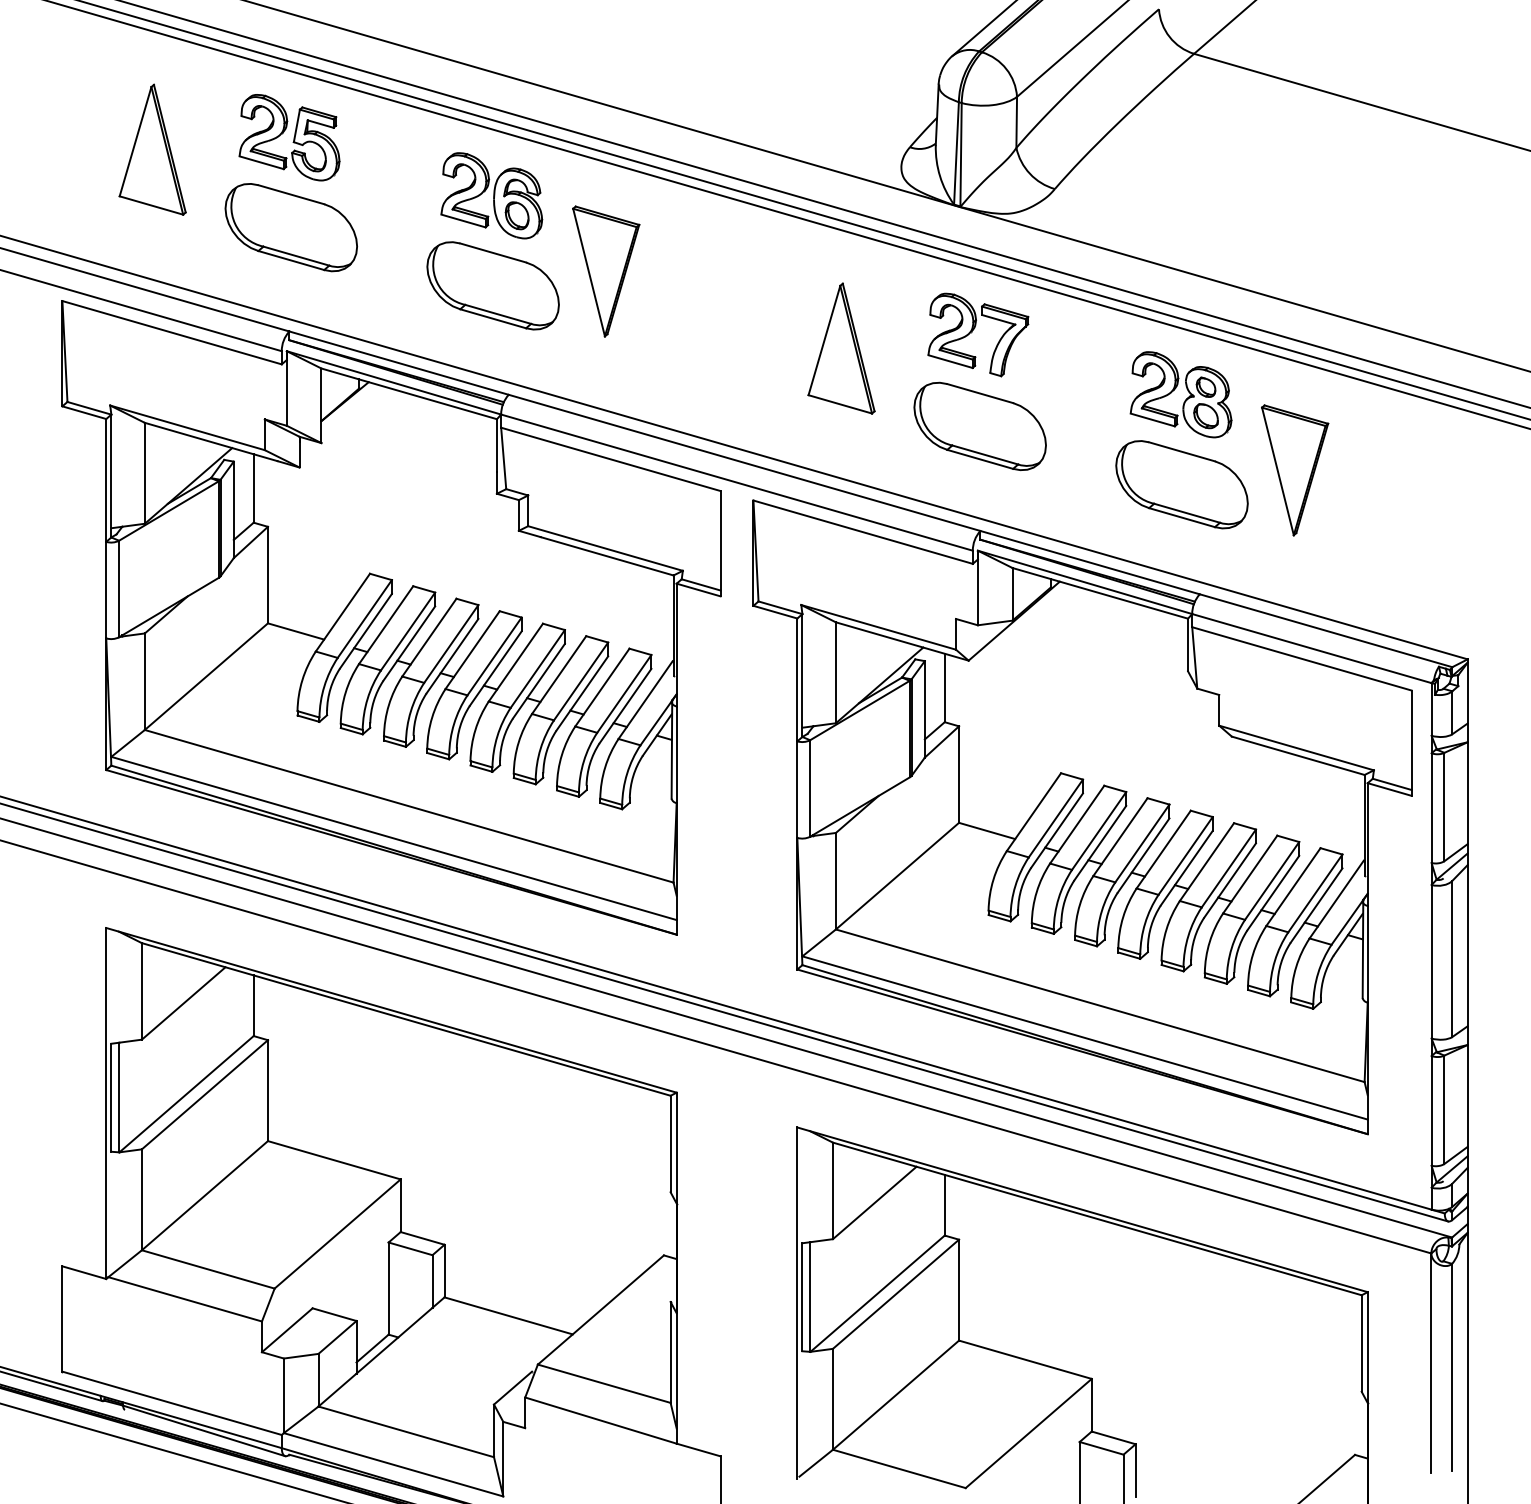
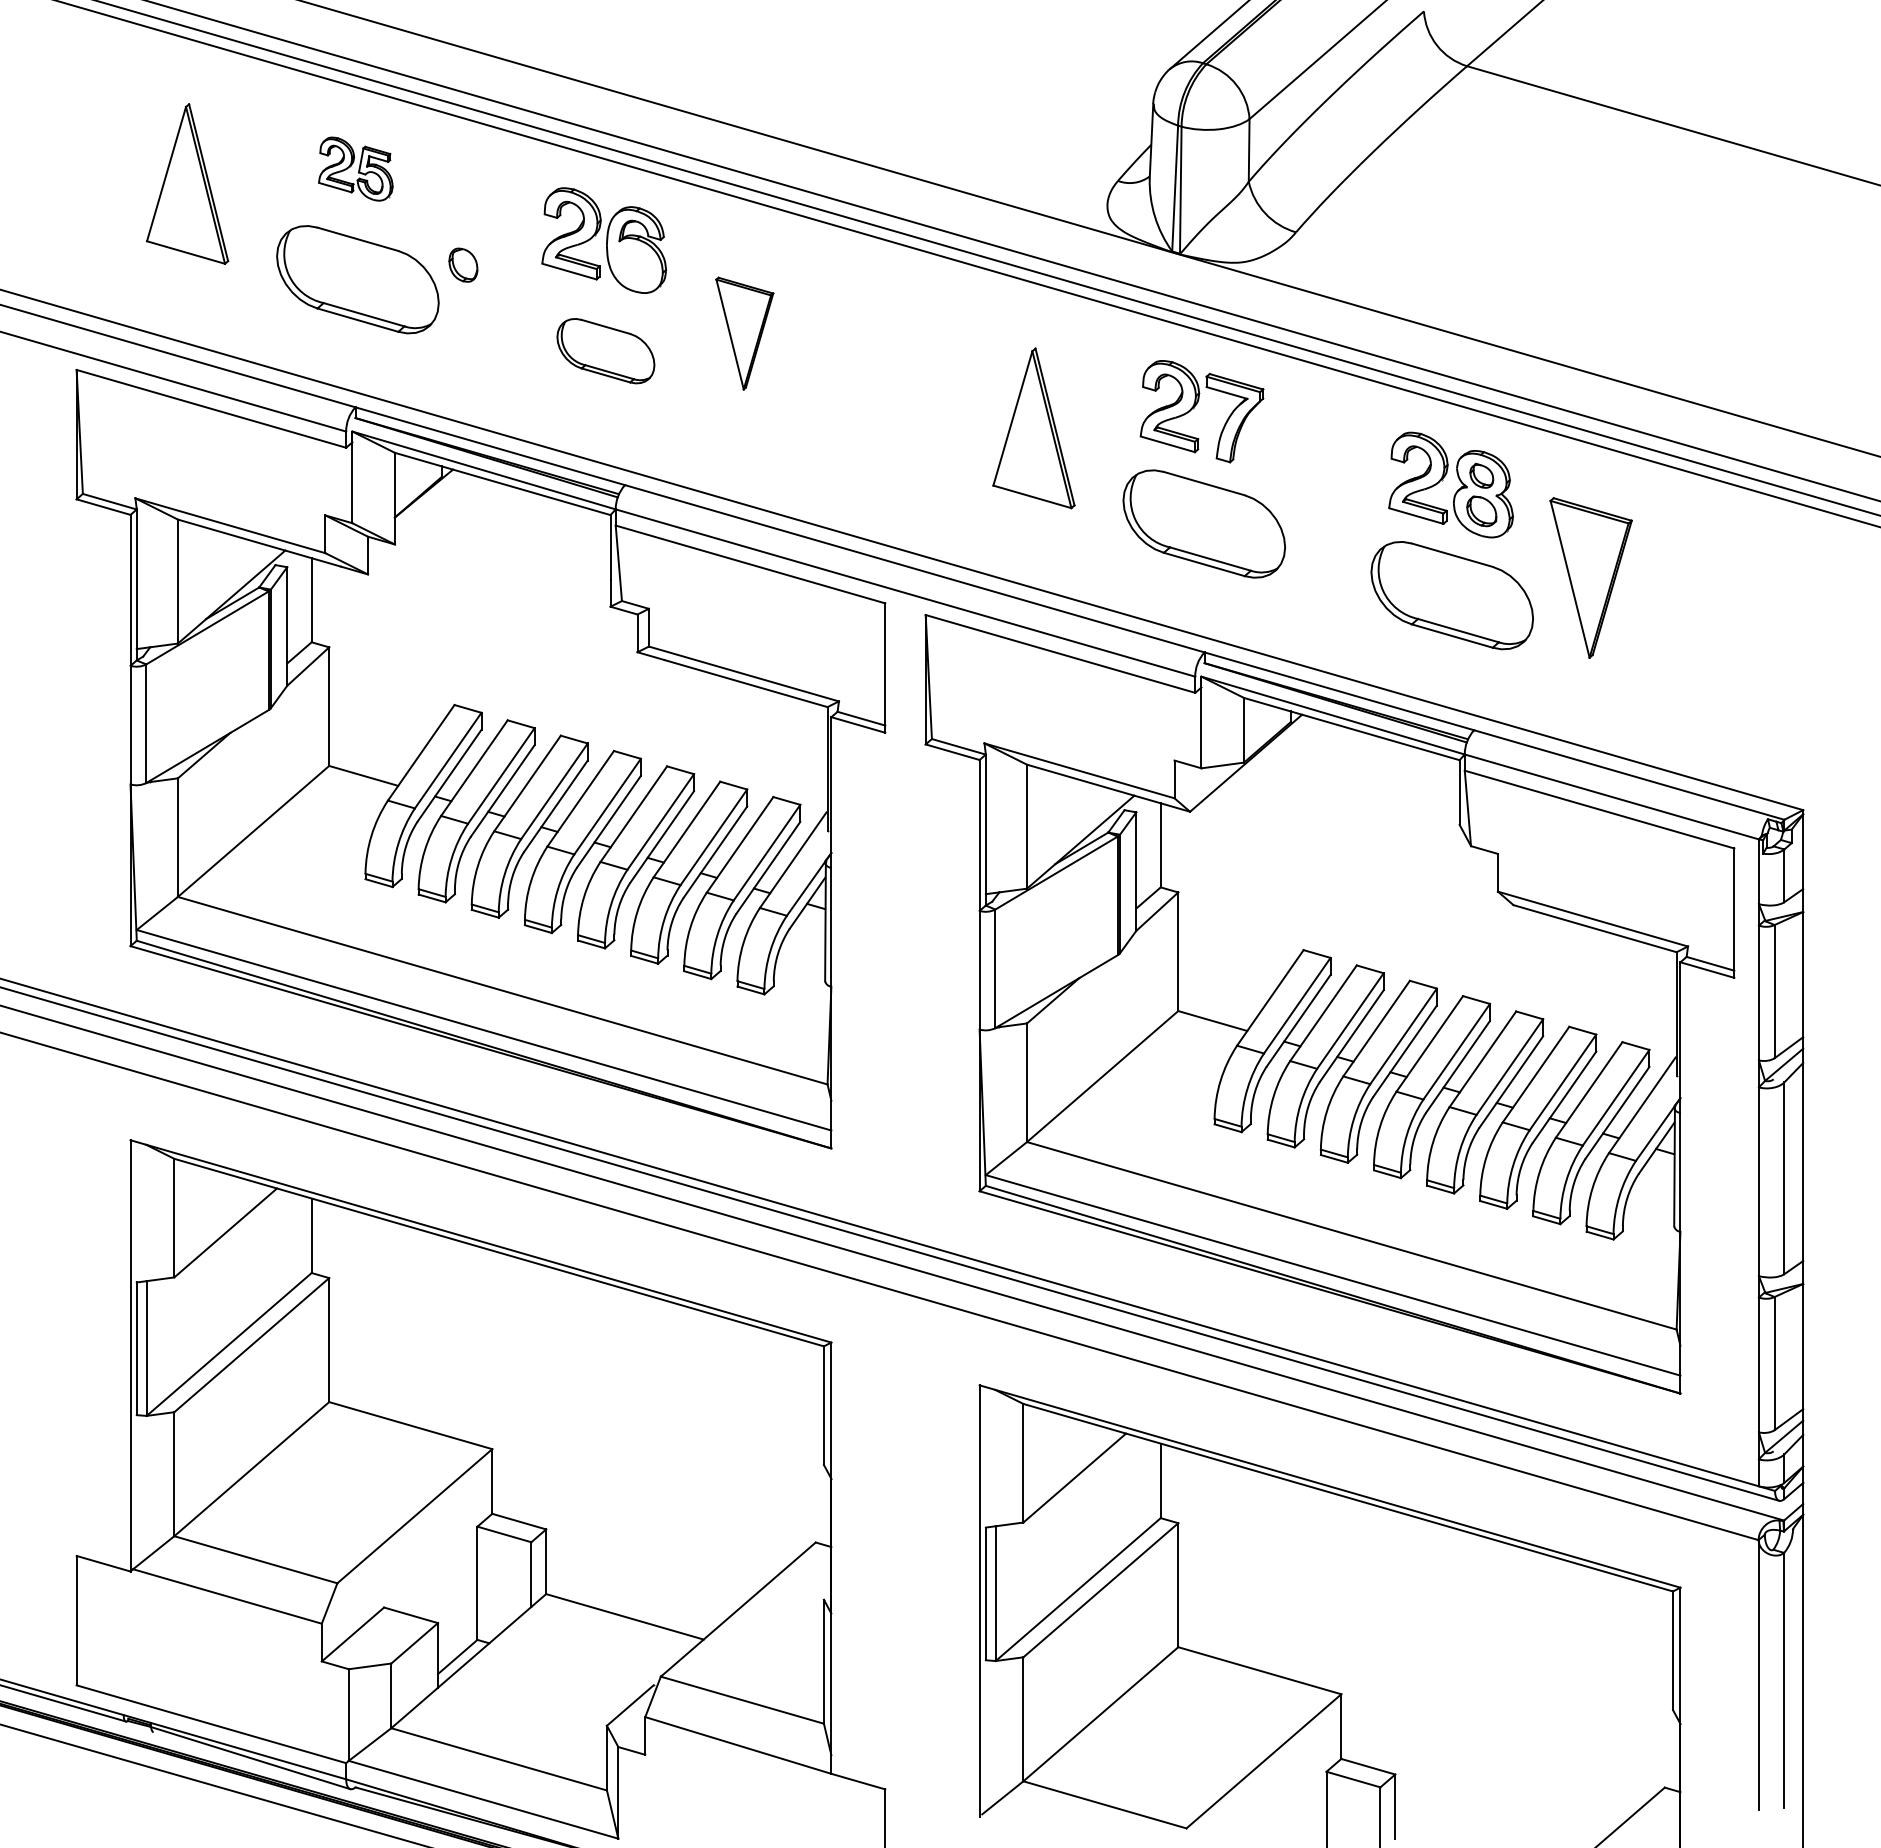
part: (289, 137) -> (355, 168), size x0.6
part: (517, 215) -> (463, 264), moved
part: (605, 271) -> (744, 333), size x0.7
part: (492, 285) -> (605, 350), size x0.6

